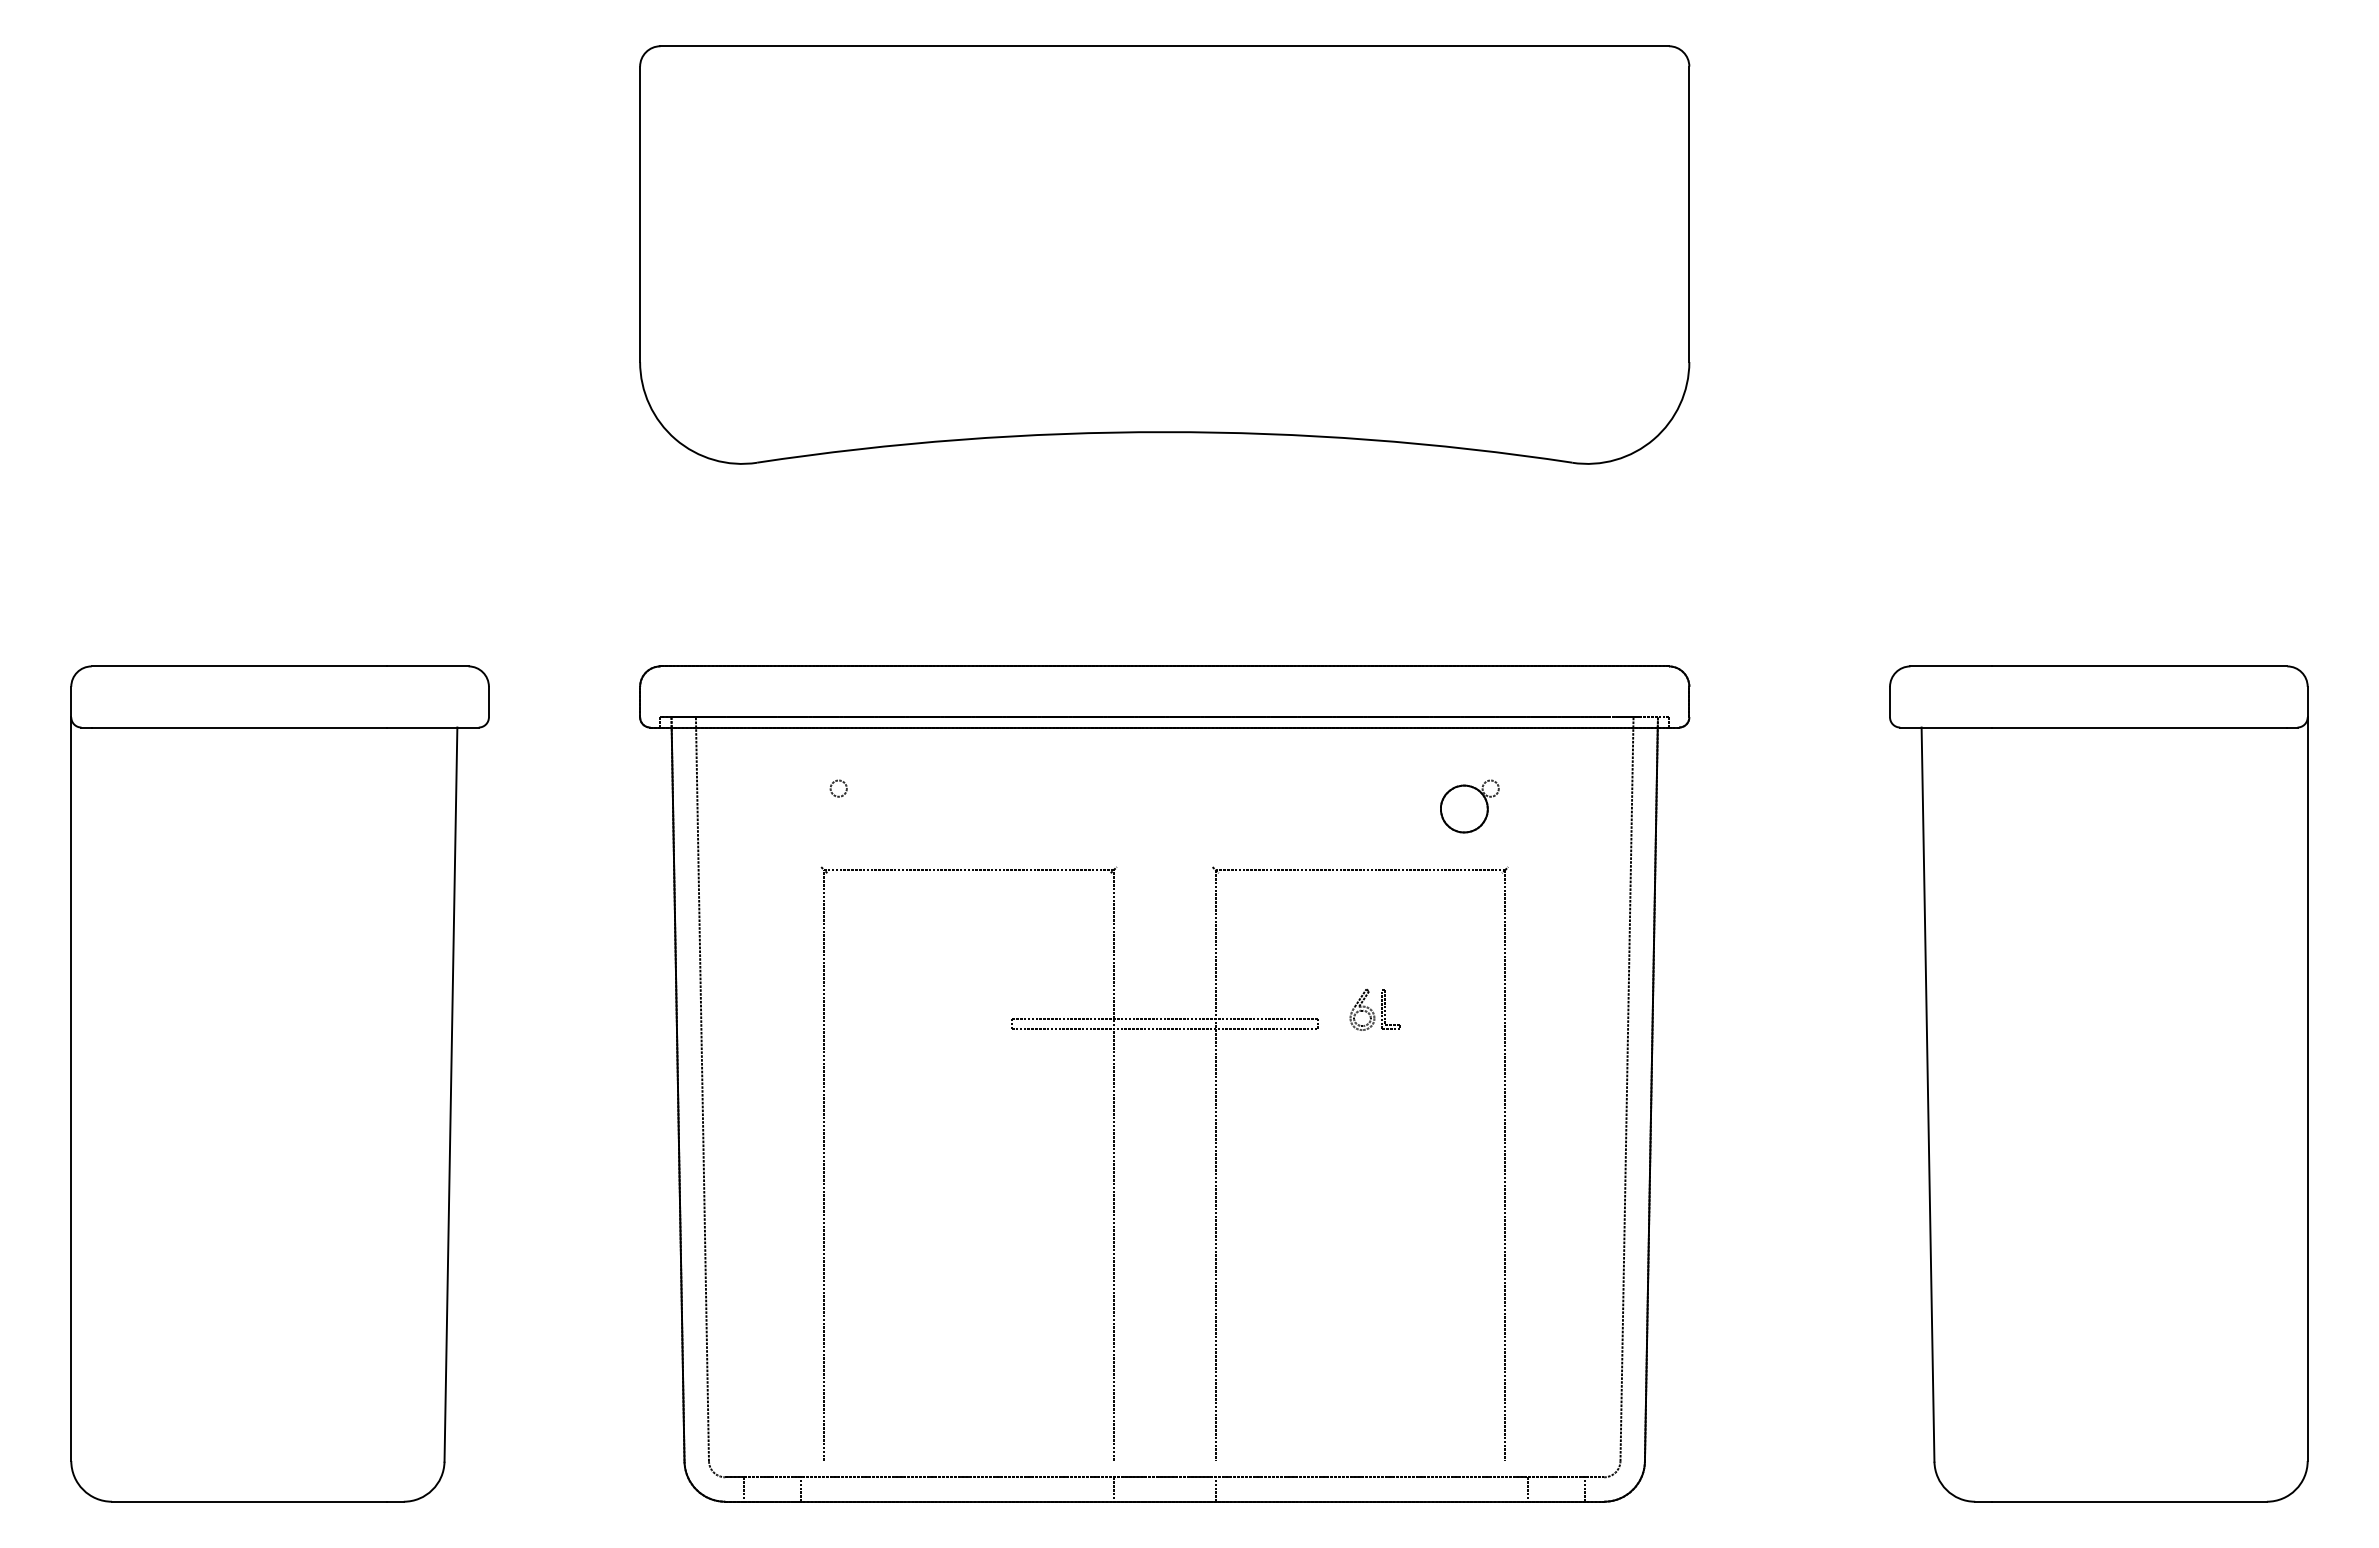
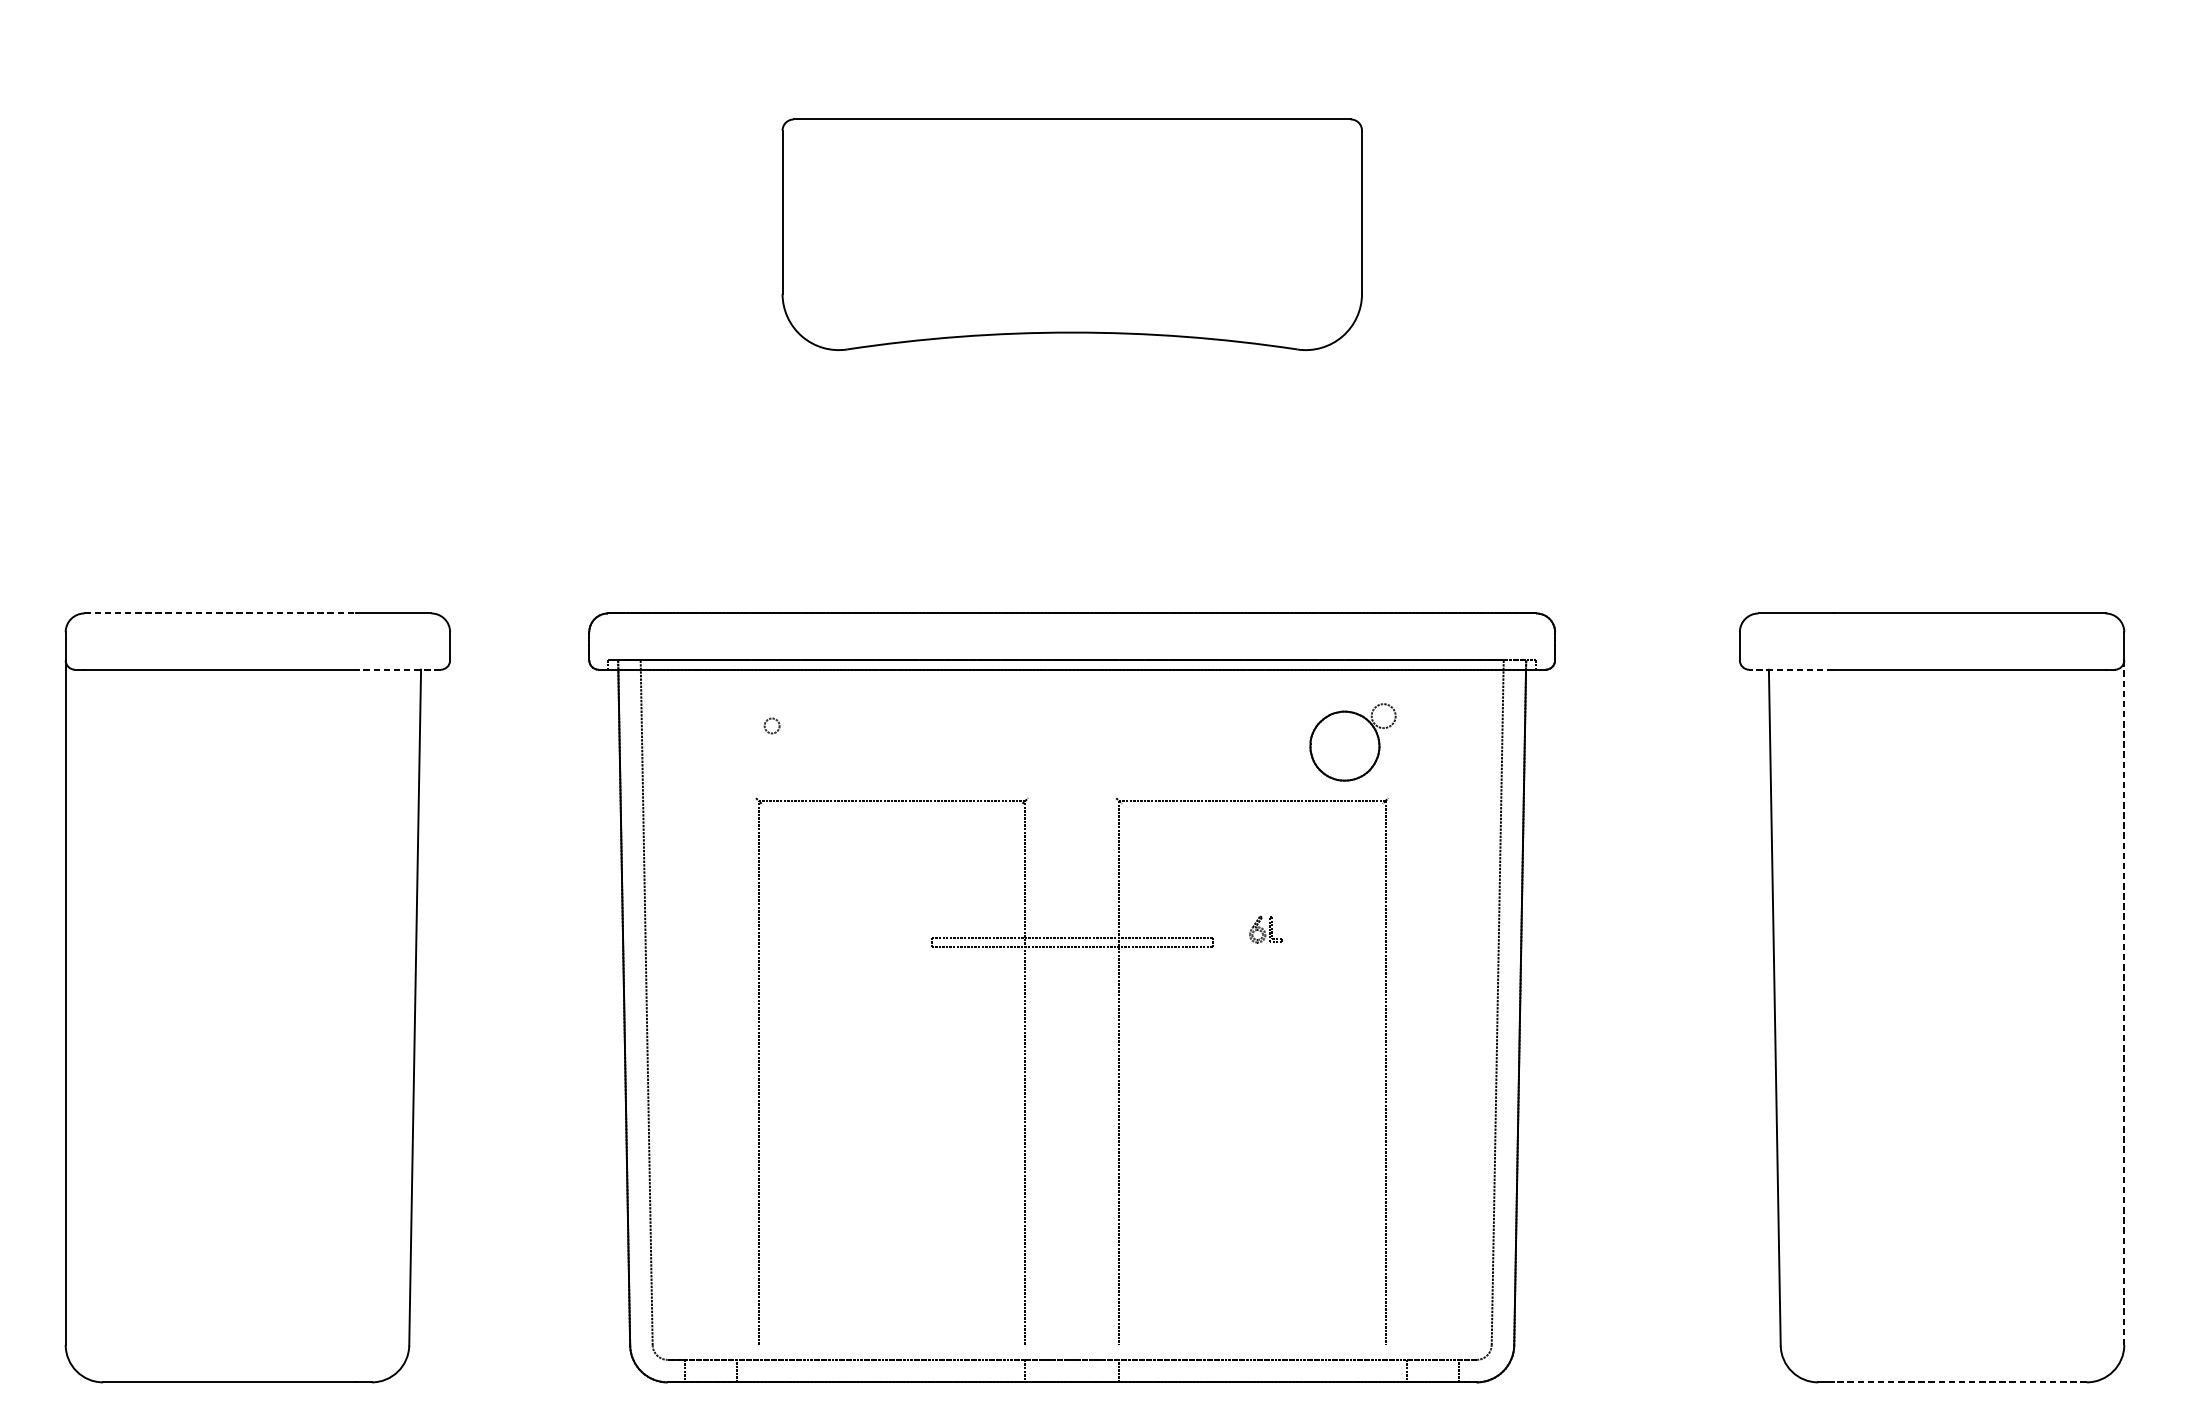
part: (1164, 254) -> (1071, 234), size x0.6
line: (239, 666) -> (220, 613), solid -> dashed
line: (432, 727) -> (398, 669), solid -> dashed
line: (1946, 727) -> (1791, 669), solid -> dashed
part: (1469, 806) -> (1352, 742), size x1.6
part: (1374, 1009) -> (1265, 929), size x0.7
line: (2307, 1089) -> (2124, 1002), solid -> dashed
line: (2129, 1501) -> (1960, 1382), solid -> dashed

